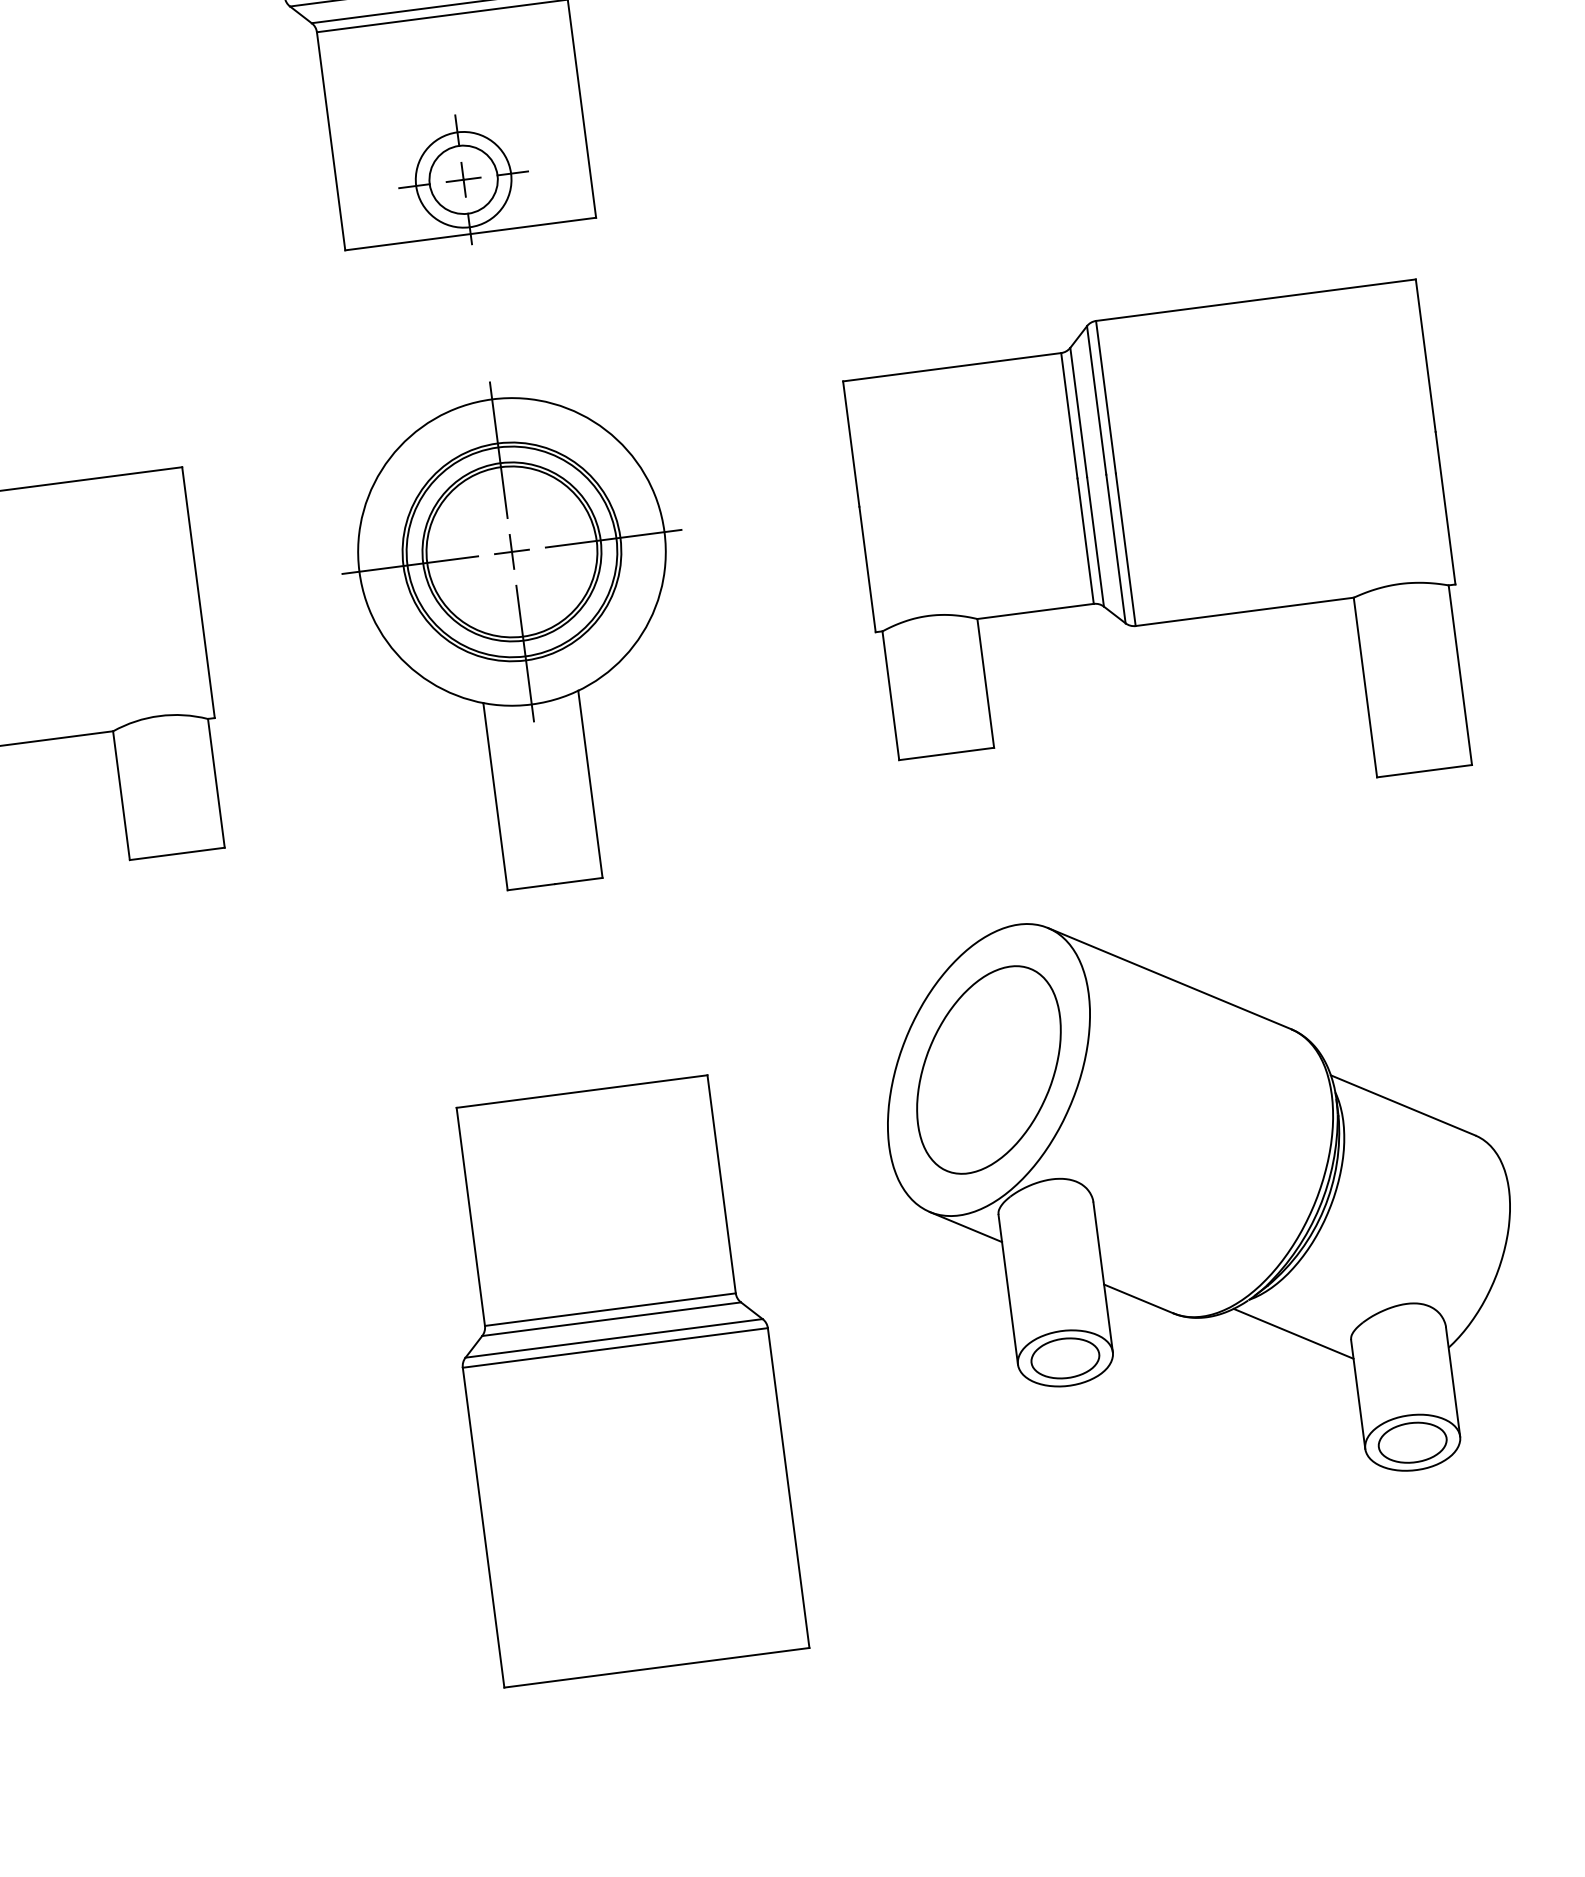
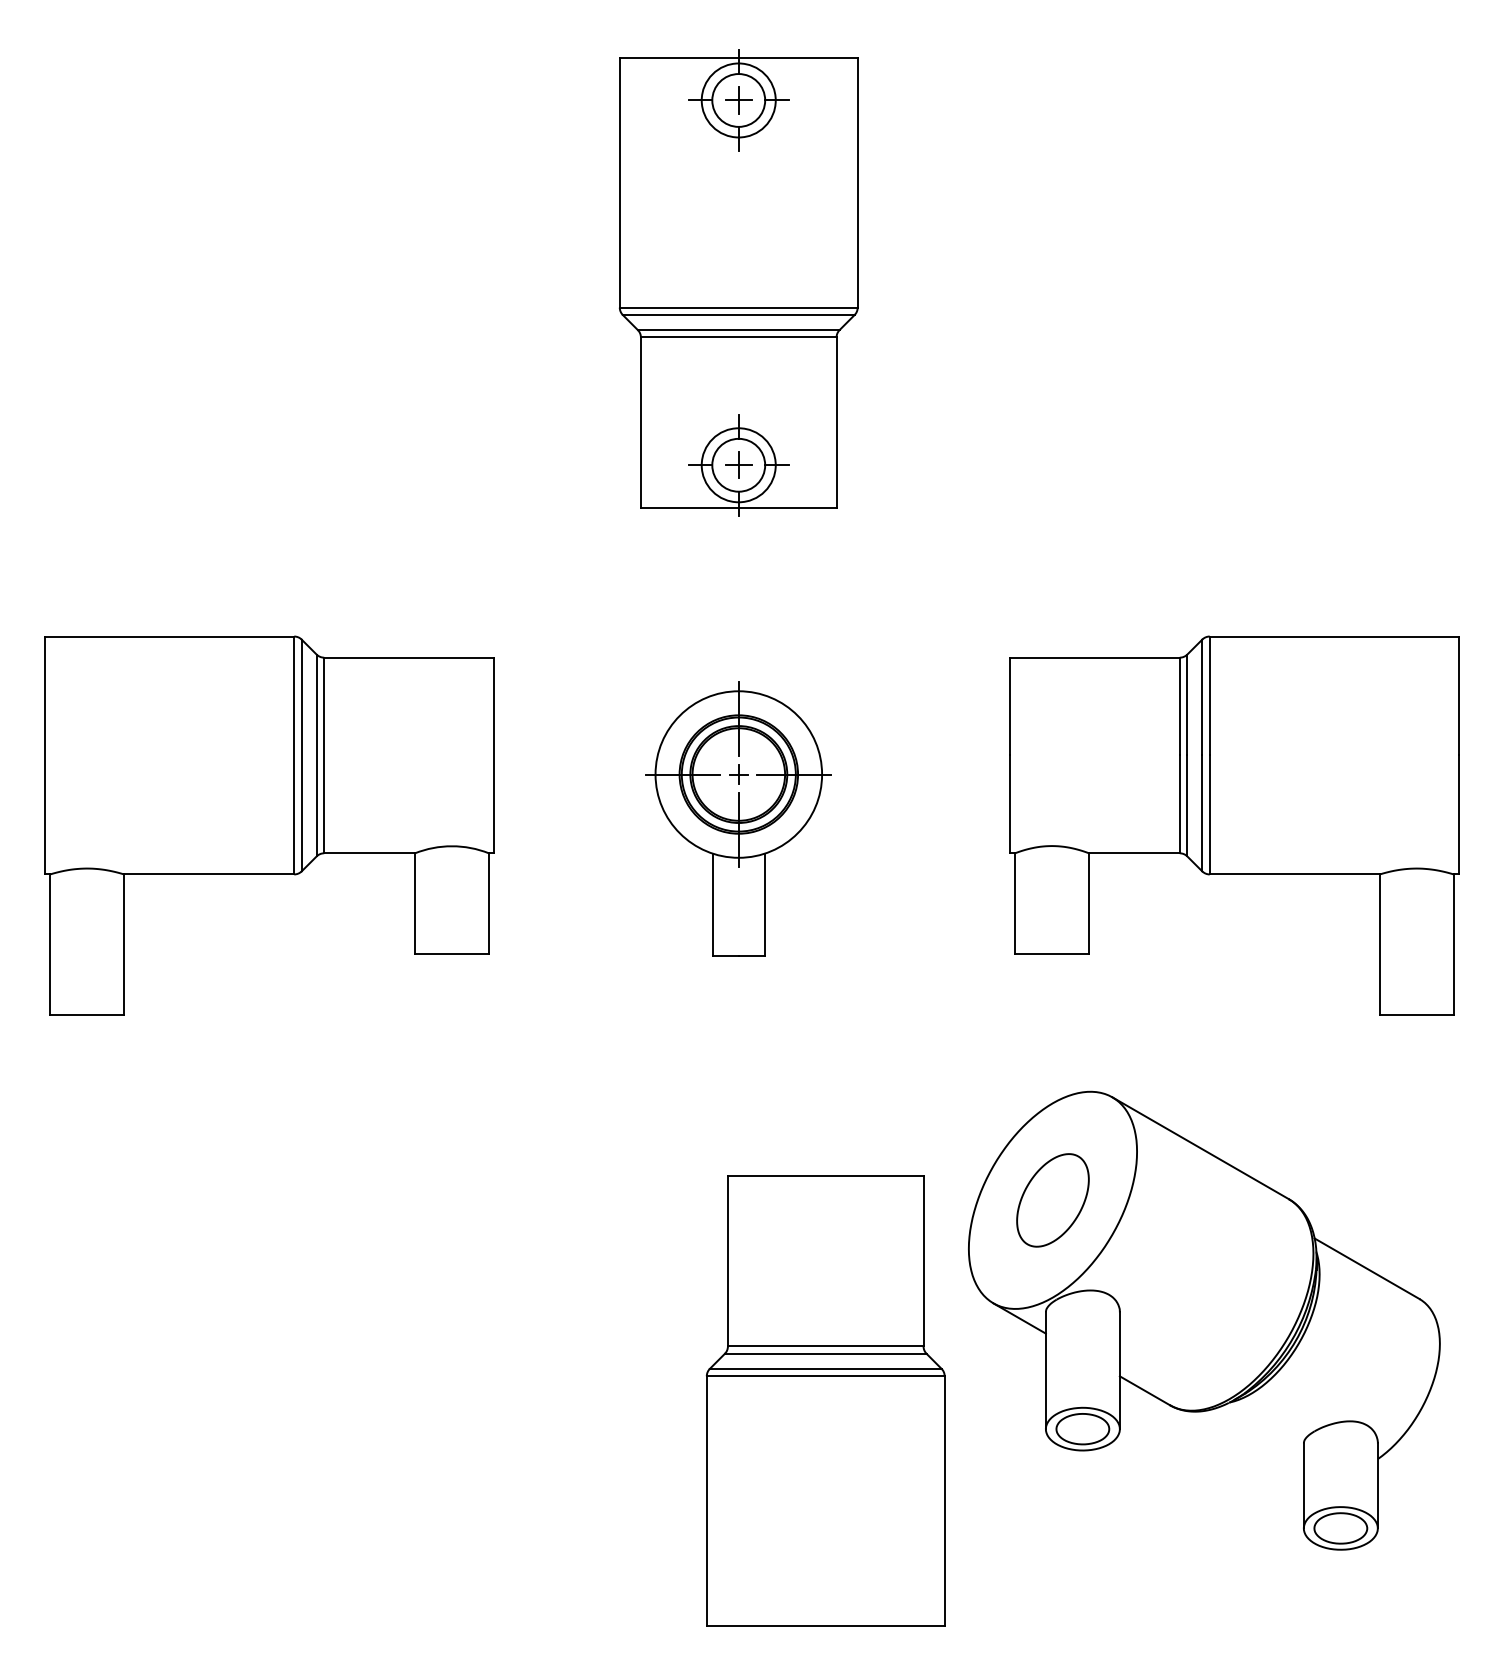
part: (522, 632) -> (738, 818), size x0.7
part: (988, 1070) -> (1052, 1200), size x0.6
line: (1292, 1333) -> (1259, 1432), removed
part: (619, 1379) -> (825, 1400), moved

